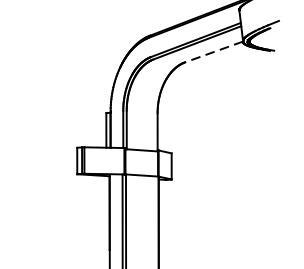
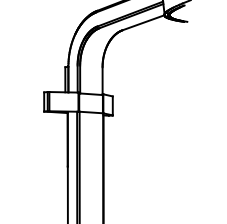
line: (213, 51) -> (143, 22), dashed -> solid

